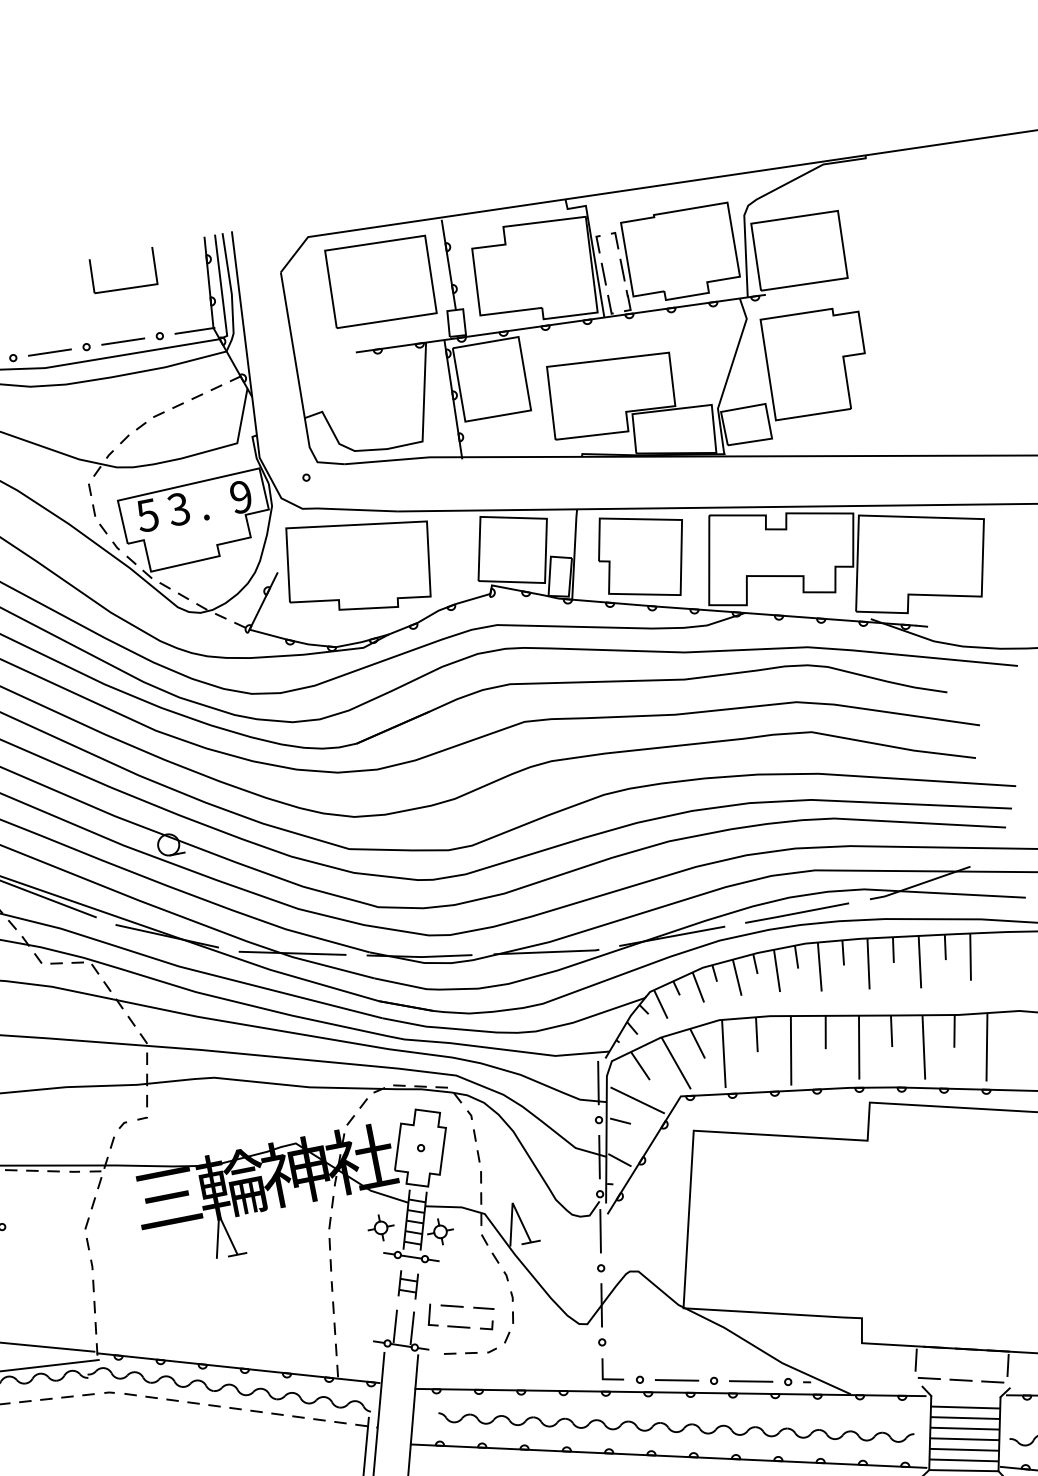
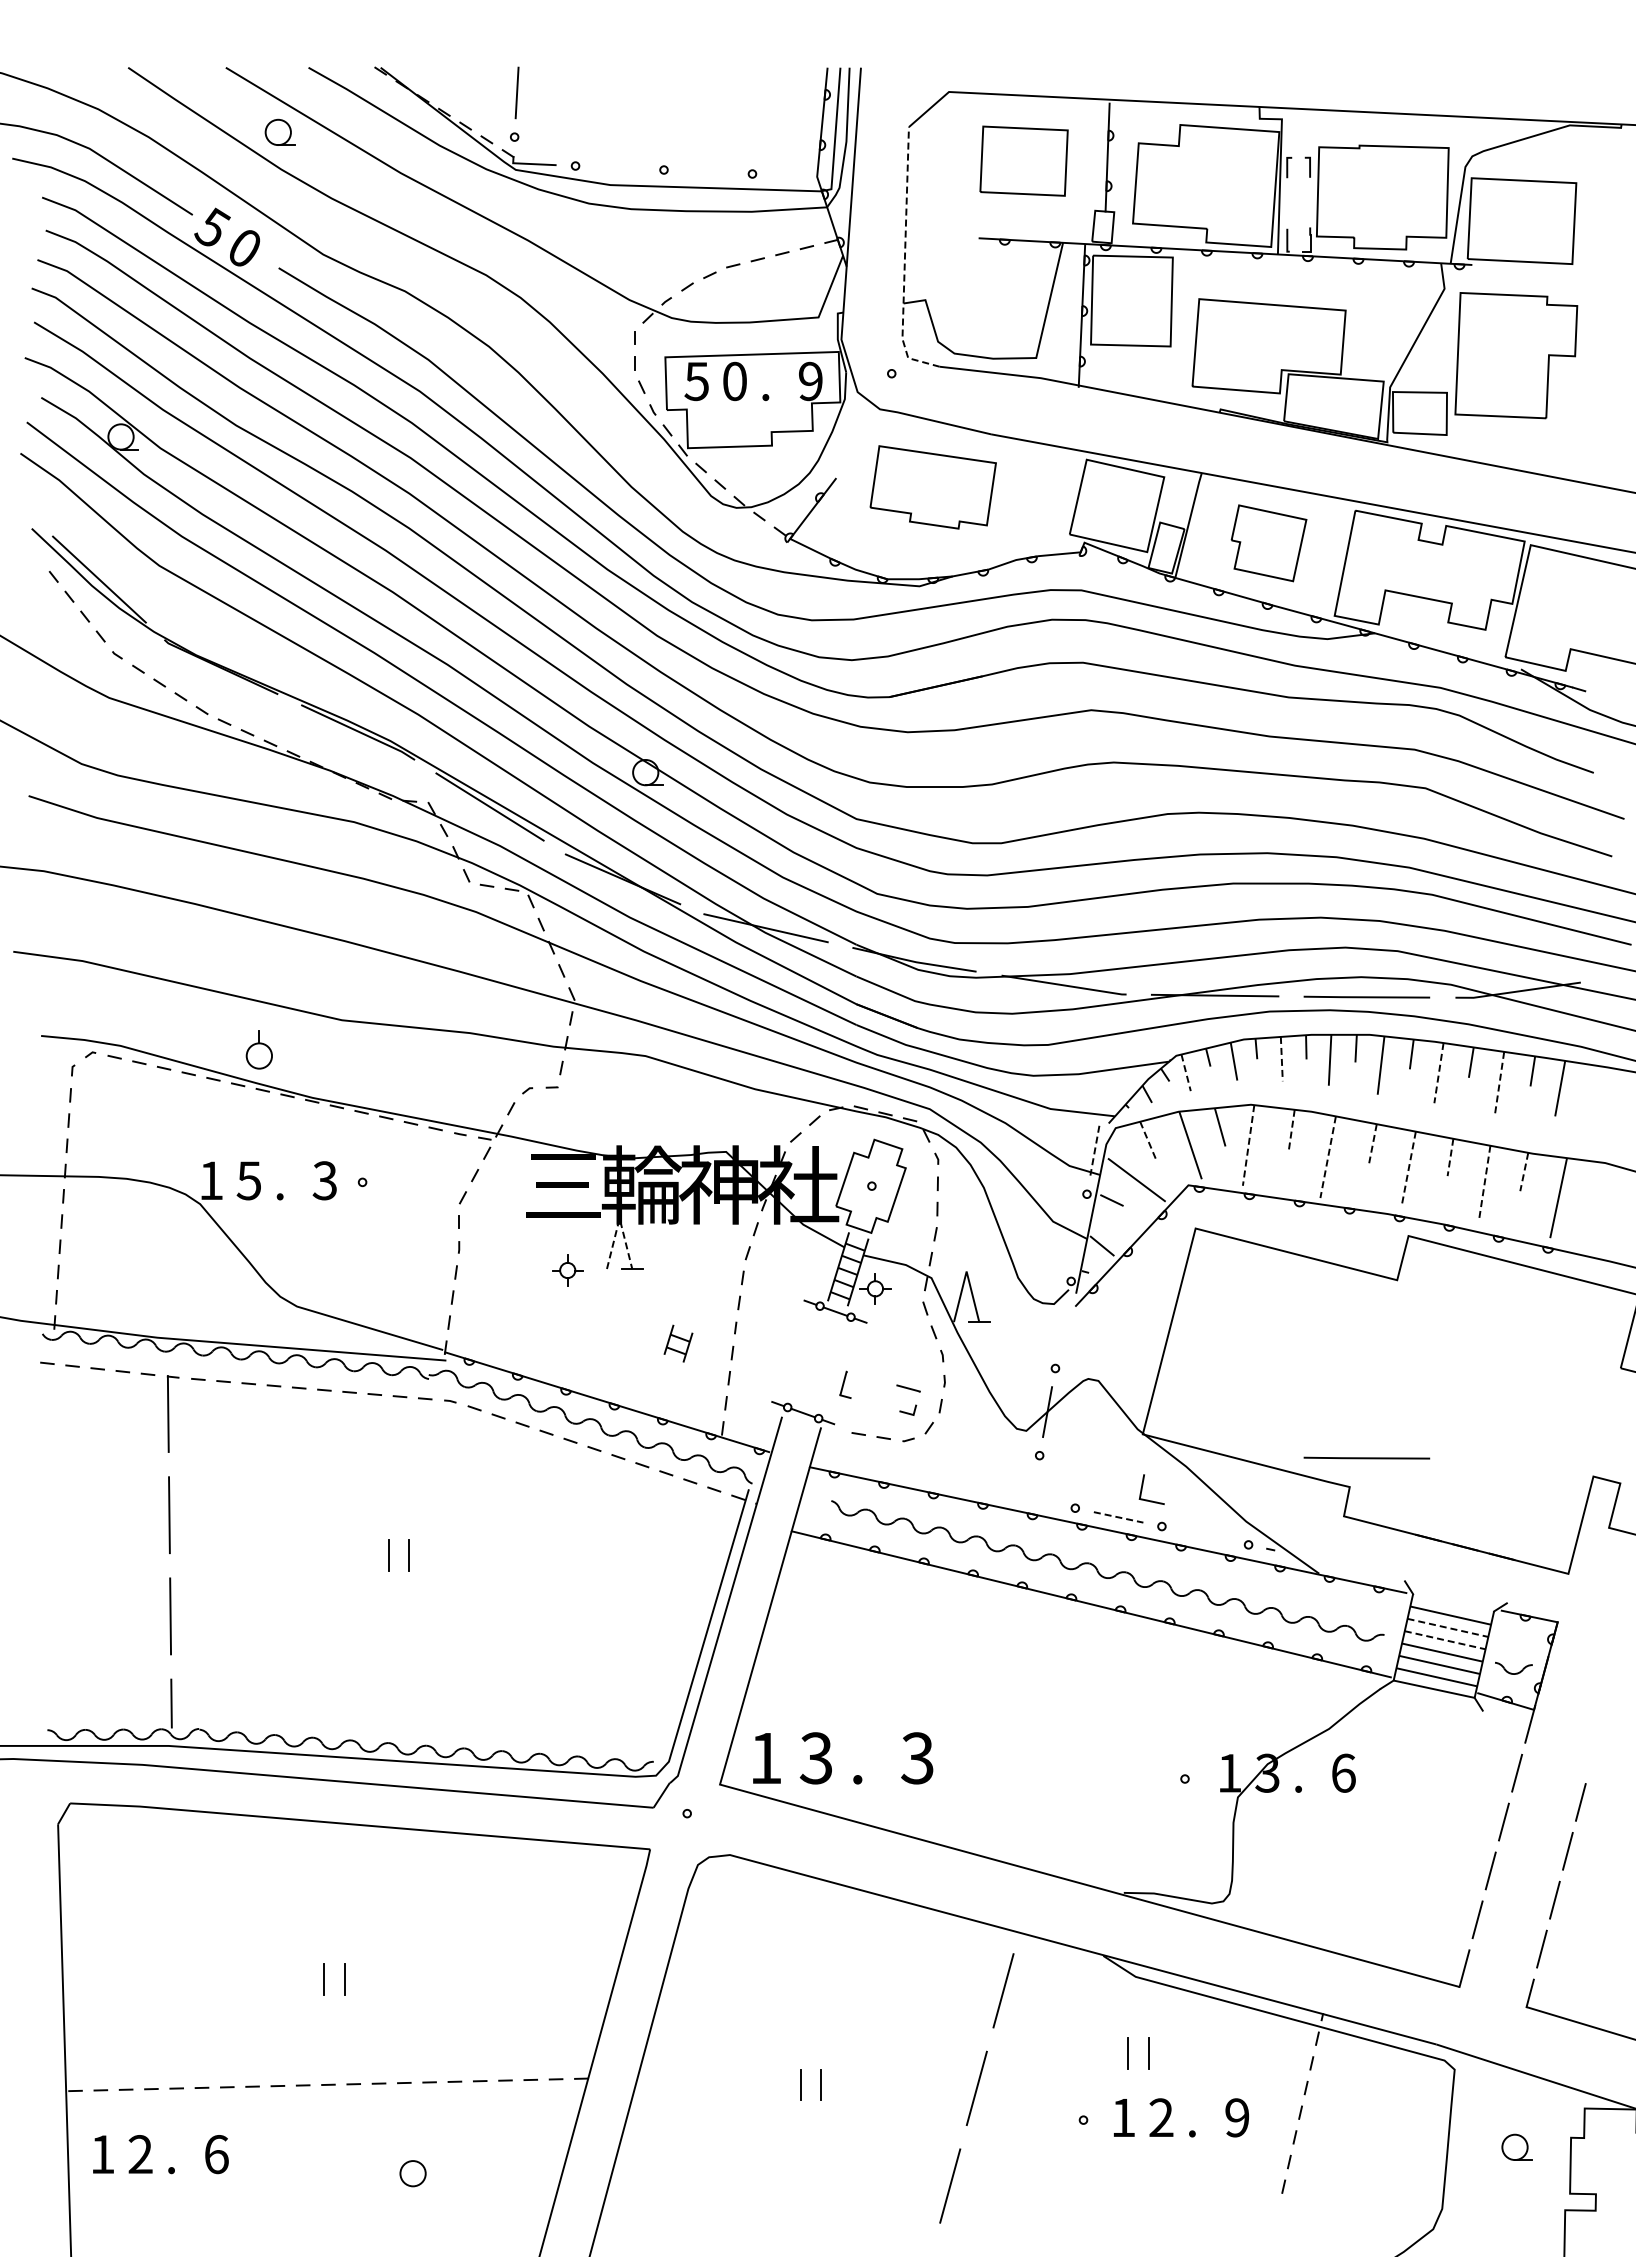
line: (622, 269) -> (1310, 202), removed
line: (604, 274) -> (1287, 203), removed
part: (380, 281) -> (1023, 160), size x0.7
part: (126, 287) -> (724, 109), removed
line: (194, 330) -> (794, 175), removed
line: (122, 341) -> (707, 171), removed
line: (49, 352) -> (619, 167), removed
line: (298, 382) -> (904, 260), solid -> dashed
text: (178, 509) -> (734, 381), 3 -> 0
part: (643, 556) -> (1268, 543), size x0.7
part: (358, 564) -> (932, 487), size x0.7
line: (919, 962) -> (1499, 1083), solid -> dashed
line: (868, 964) -> (1438, 1073), solid -> dashed
line: (737, 978) -> (1281, 1059), solid -> dashed
line: (661, 1004) -> (1186, 1072), solid -> dashed
line: (891, 1031) -> (1450, 1157), solid -> dashed
line: (954, 1031) -> (1524, 1172), solid -> dashed
line: (825, 1032) -> (1372, 1143), solid -> dashed
line: (756, 1034) -> (1291, 1130), solid -> dashed
line: (859, 1047) -> (1408, 1169), solid -> dashed
line: (923, 1048) -> (1484, 1184), solid -> dashed
line: (791, 1050) -> (1328, 1157), solid -> dashed
line: (723, 1054) -> (1248, 1145), solid -> dashed
line: (640, 1066) -> (1148, 1140), solid -> dashed
line: (598, 1083) -> (1094, 1151), solid -> dashed
line: (599, 1156) -> (1078, 1237), removed
line: (218, 1215) -> (619, 1218), solid -> dashed
part: (380, 1227) -> (567, 1270), moved
line: (599, 1231) -> (1062, 1324), removed
part: (408, 1284) -> (678, 1343), moved
line: (870, 1291) -> (1366, 1457), added
line: (451, 1306) -> (871, 1378), removed
line: (395, 1326) -> (800, 1389), removed
line: (458, 1326) -> (874, 1404), removed
line: (411, 1328) -> (819, 1395), removed
line: (916, 1360) -> (1403, 1548), removed
line: (1008, 1364) -> (1510, 1575), removed
line: (603, 1367) -> (1143, 1485), moved
line: (929, 1378) -> (1414, 1573), removed
line: (677, 1380) -> (1119, 1517), solid -> dashed
line: (960, 1380) -> (1451, 1582), removed
line: (751, 1381) -> (1205, 1535), removed
line: (992, 1381) -> (1488, 1591), removed
line: (965, 1418) -> (1448, 1628), solid -> dashed
line: (965, 1428) -> (1445, 1640), solid -> dashed

